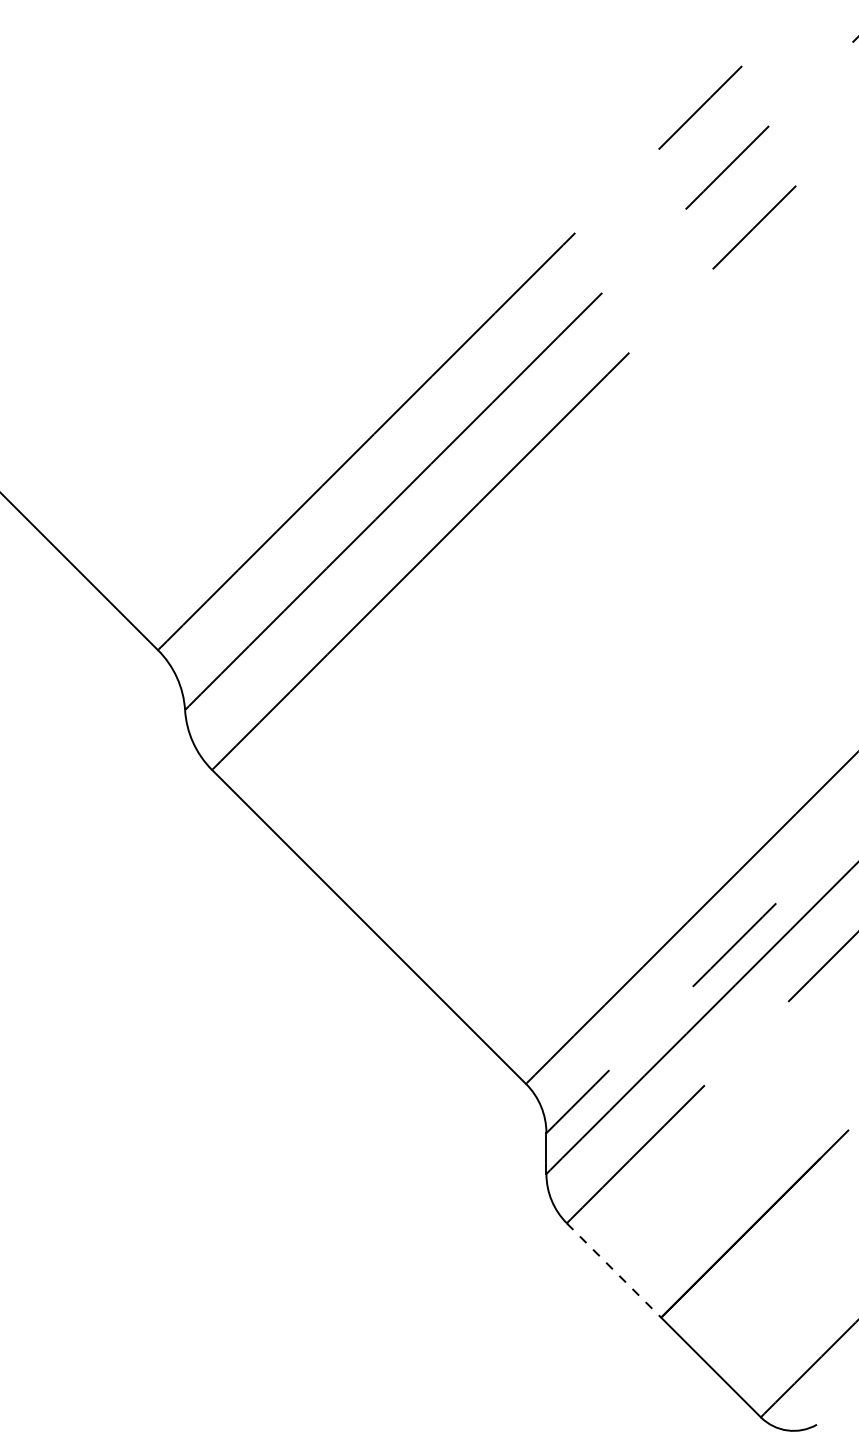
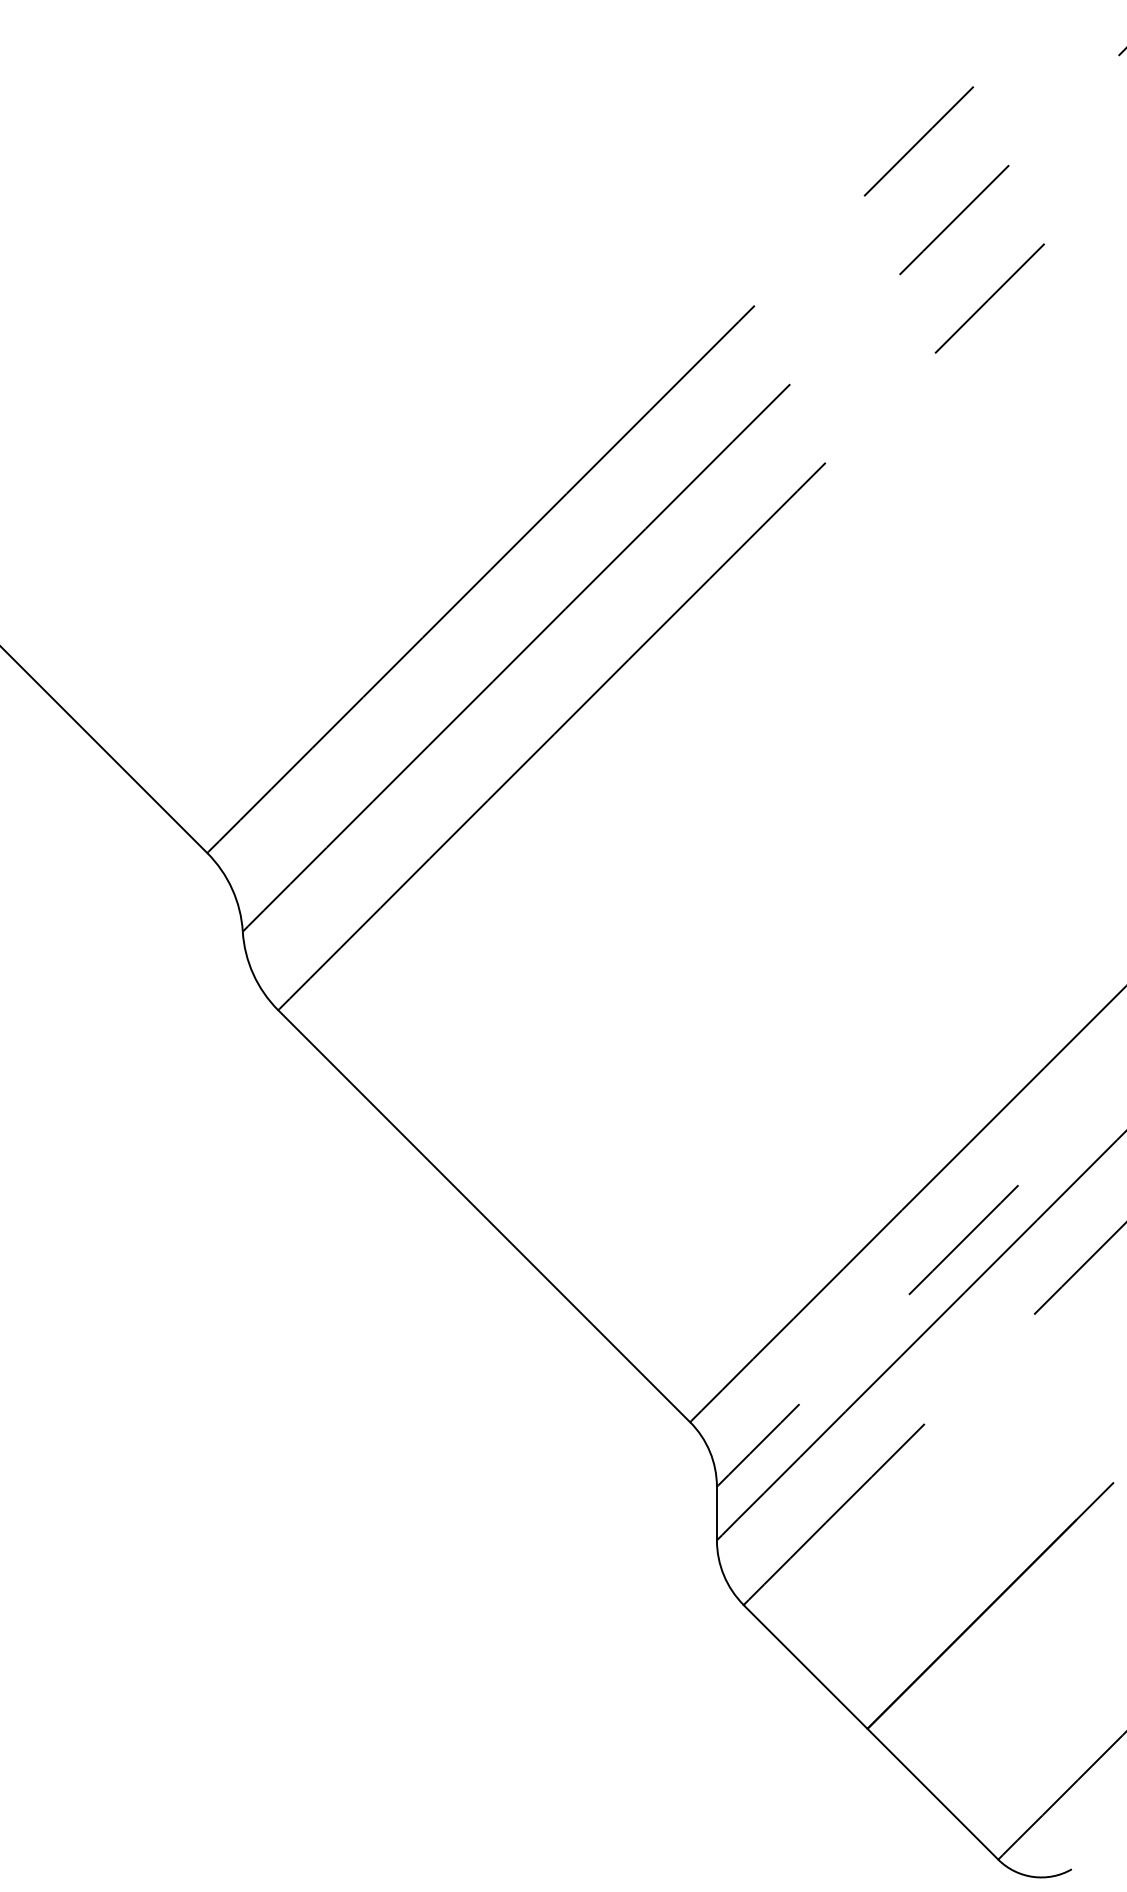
line: (614, 1270) -> (806, 1666), dashed -> solid

